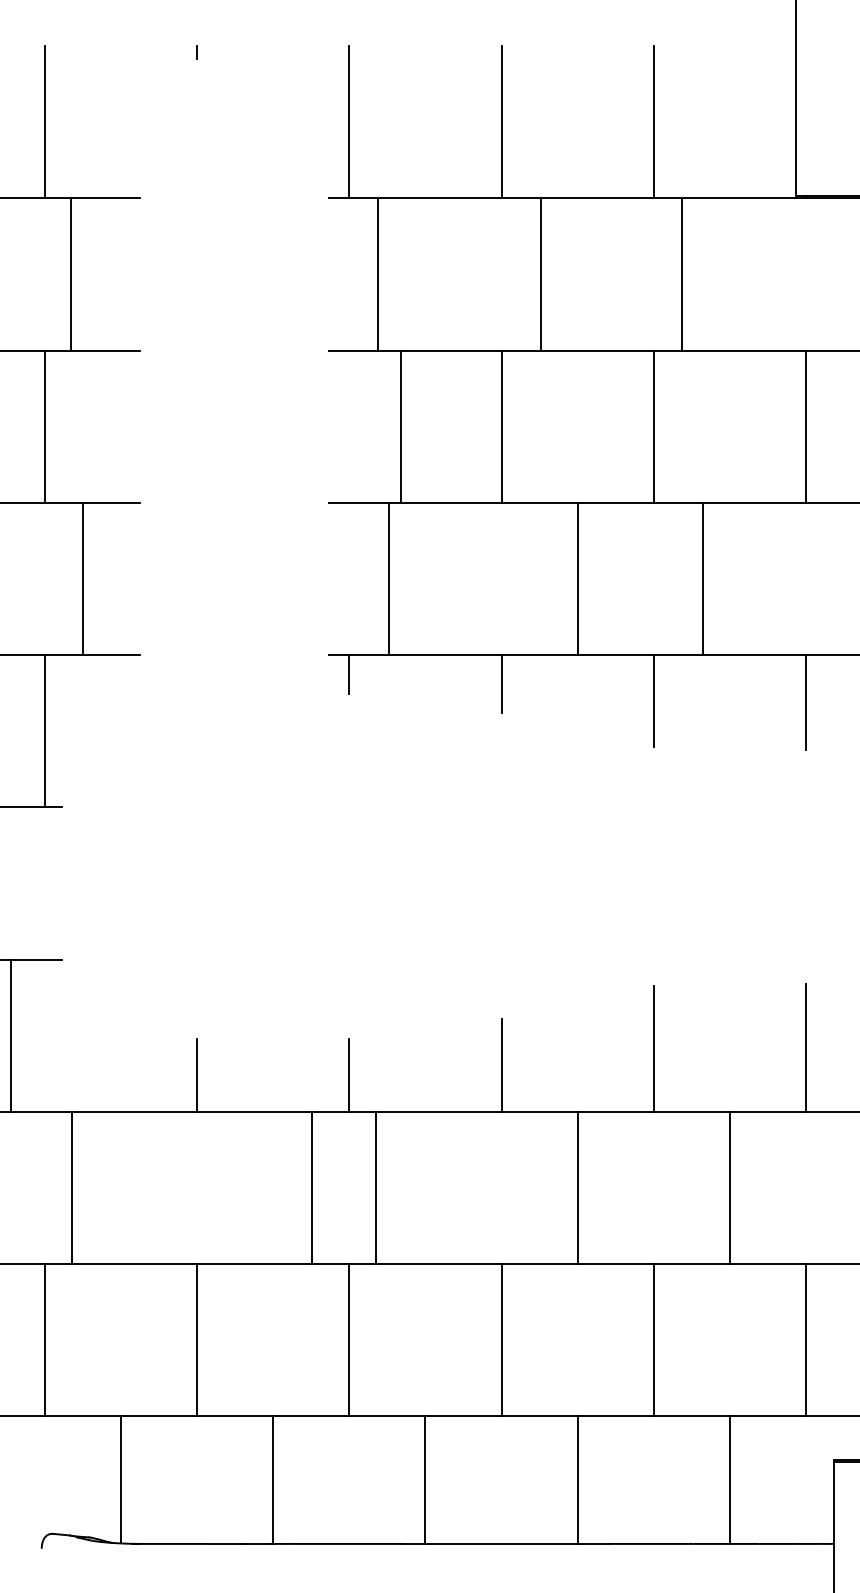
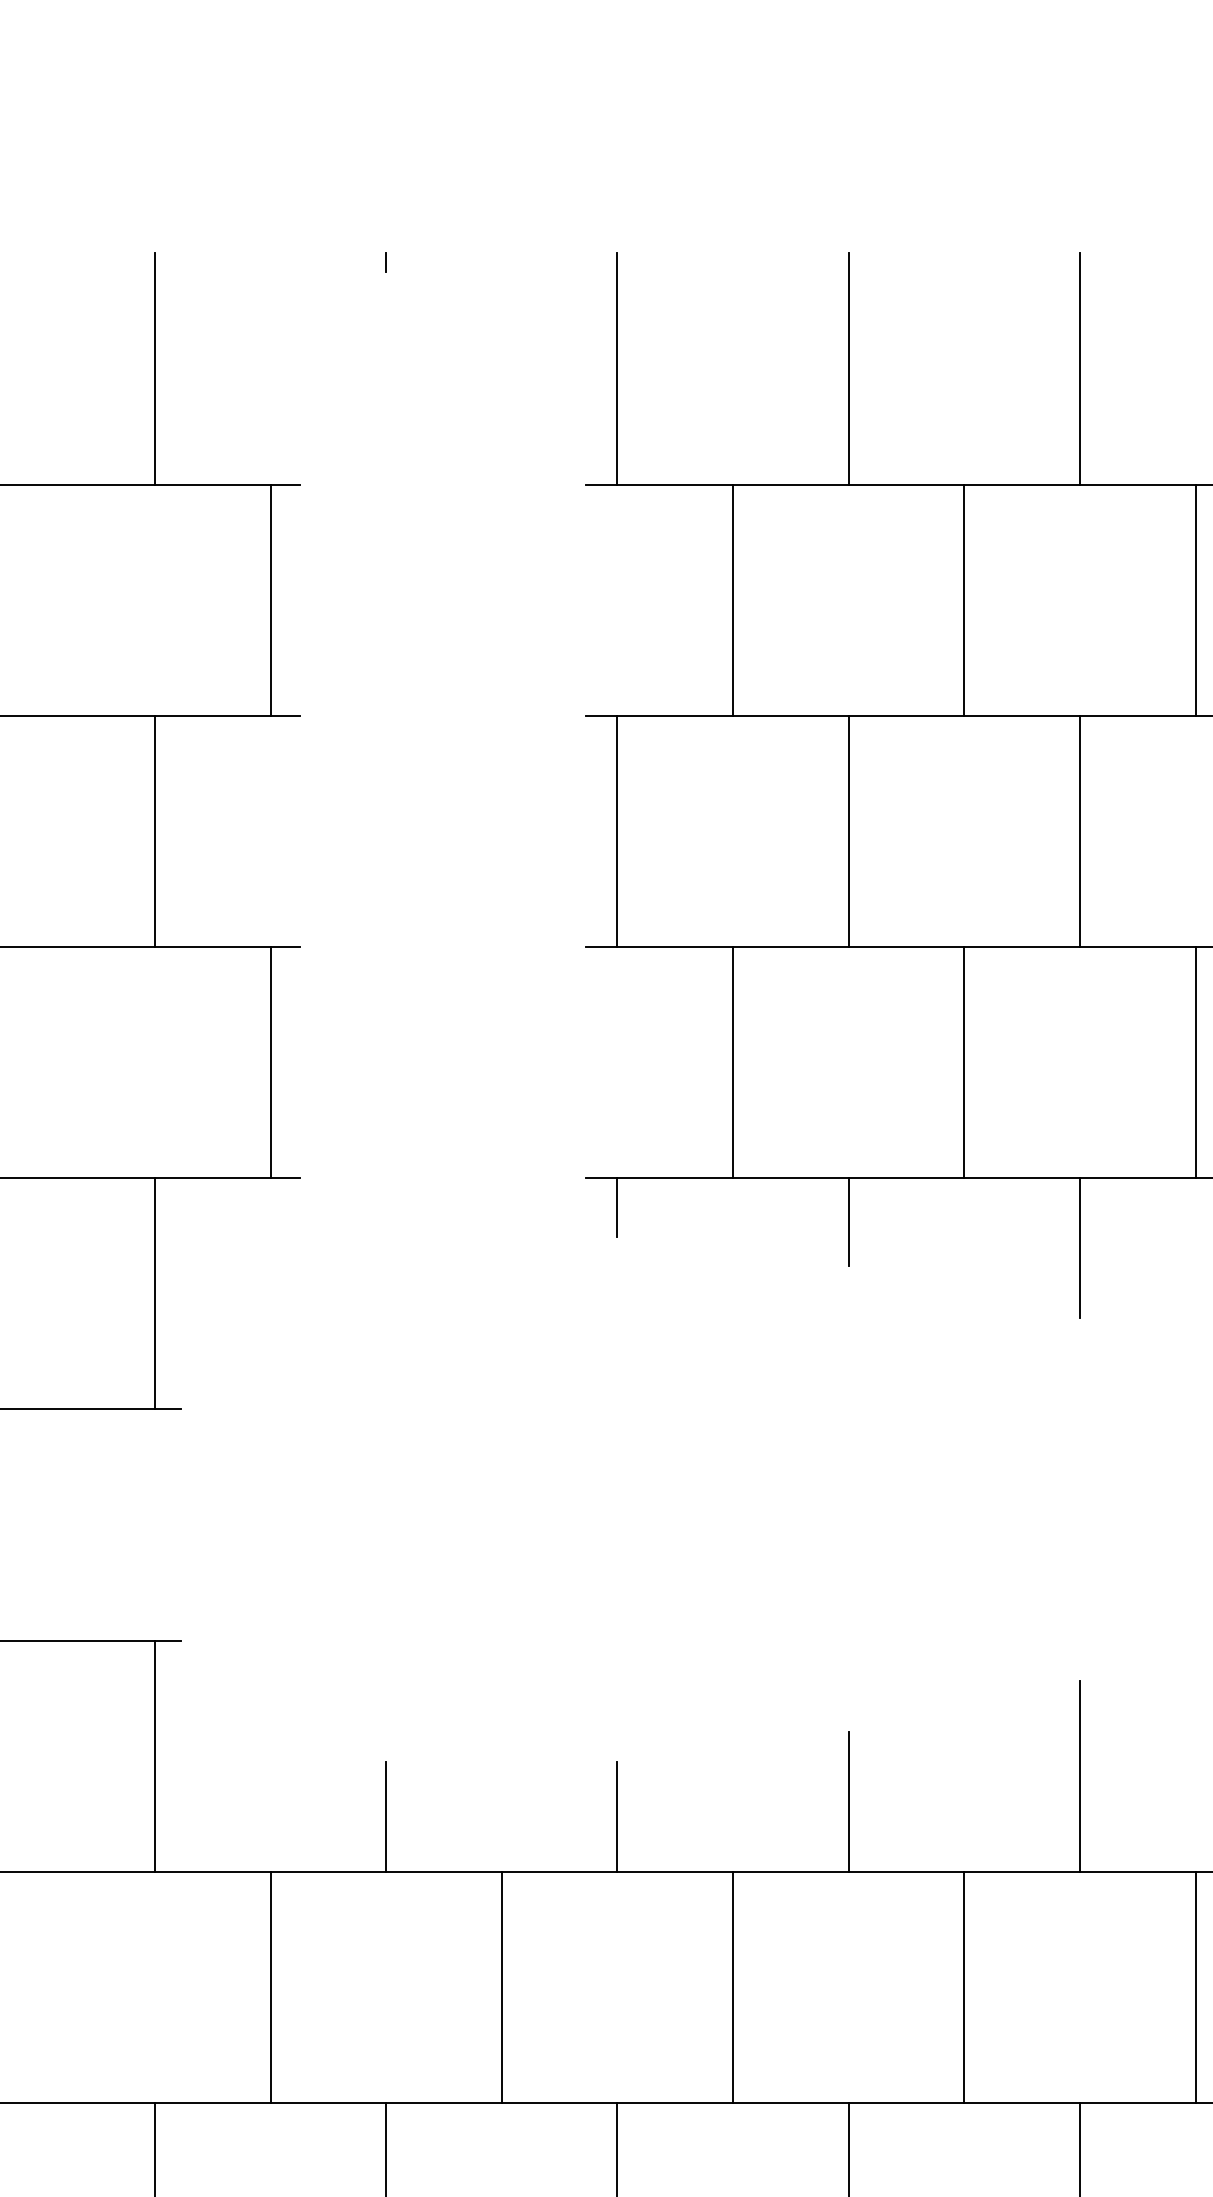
line: (70, 274) -> (269, 600), moved
line: (378, 274) -> (733, 600), moved
line: (540, 274) -> (964, 600), moved
line: (681, 274) -> (1194, 600), moved
line: (401, 426) -> (617, 831), moved
line: (82, 578) -> (269, 1061), moved
line: (389, 578) -> (733, 1061), moved
line: (702, 578) -> (1194, 1061), moved
line: (10, 1035) -> (154, 1756), moved
line: (71, 1187) -> (269, 1986), moved
line: (312, 1187) -> (502, 1986), moved
line: (376, 1187) -> (733, 1986), moved

